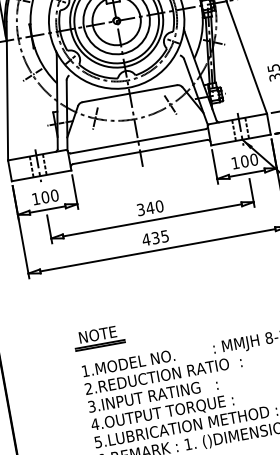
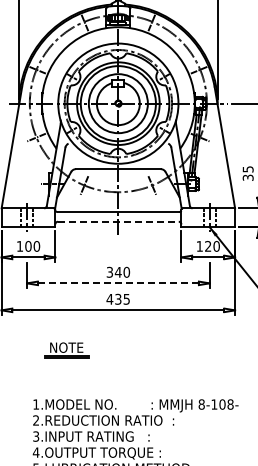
line: (140, 151) -> (118, 221), solid -> dashed
text: (245, 161) -> (208, 246), 100 -> 120
line: (152, 220) -> (118, 283), solid -> dashed
part: (98, 337) -> (66, 350), moved

